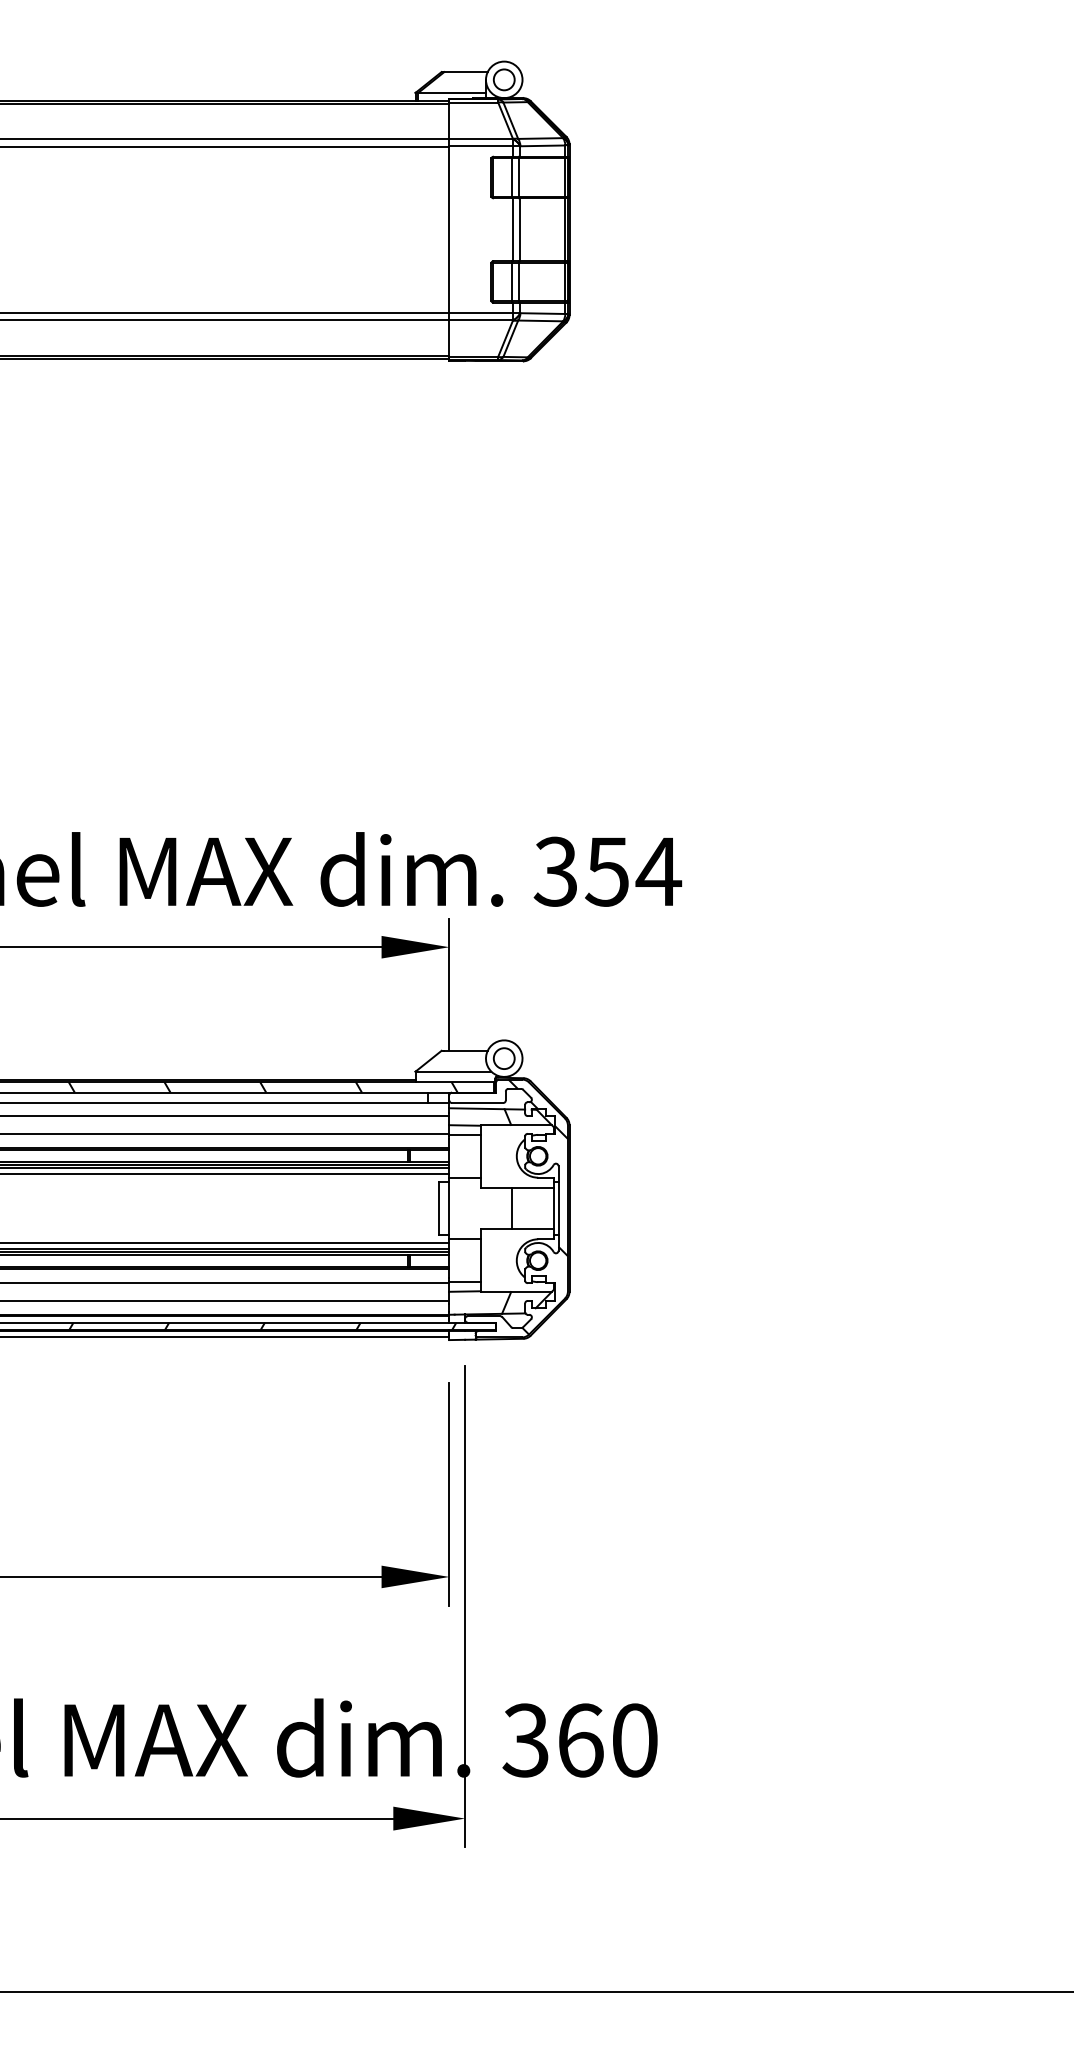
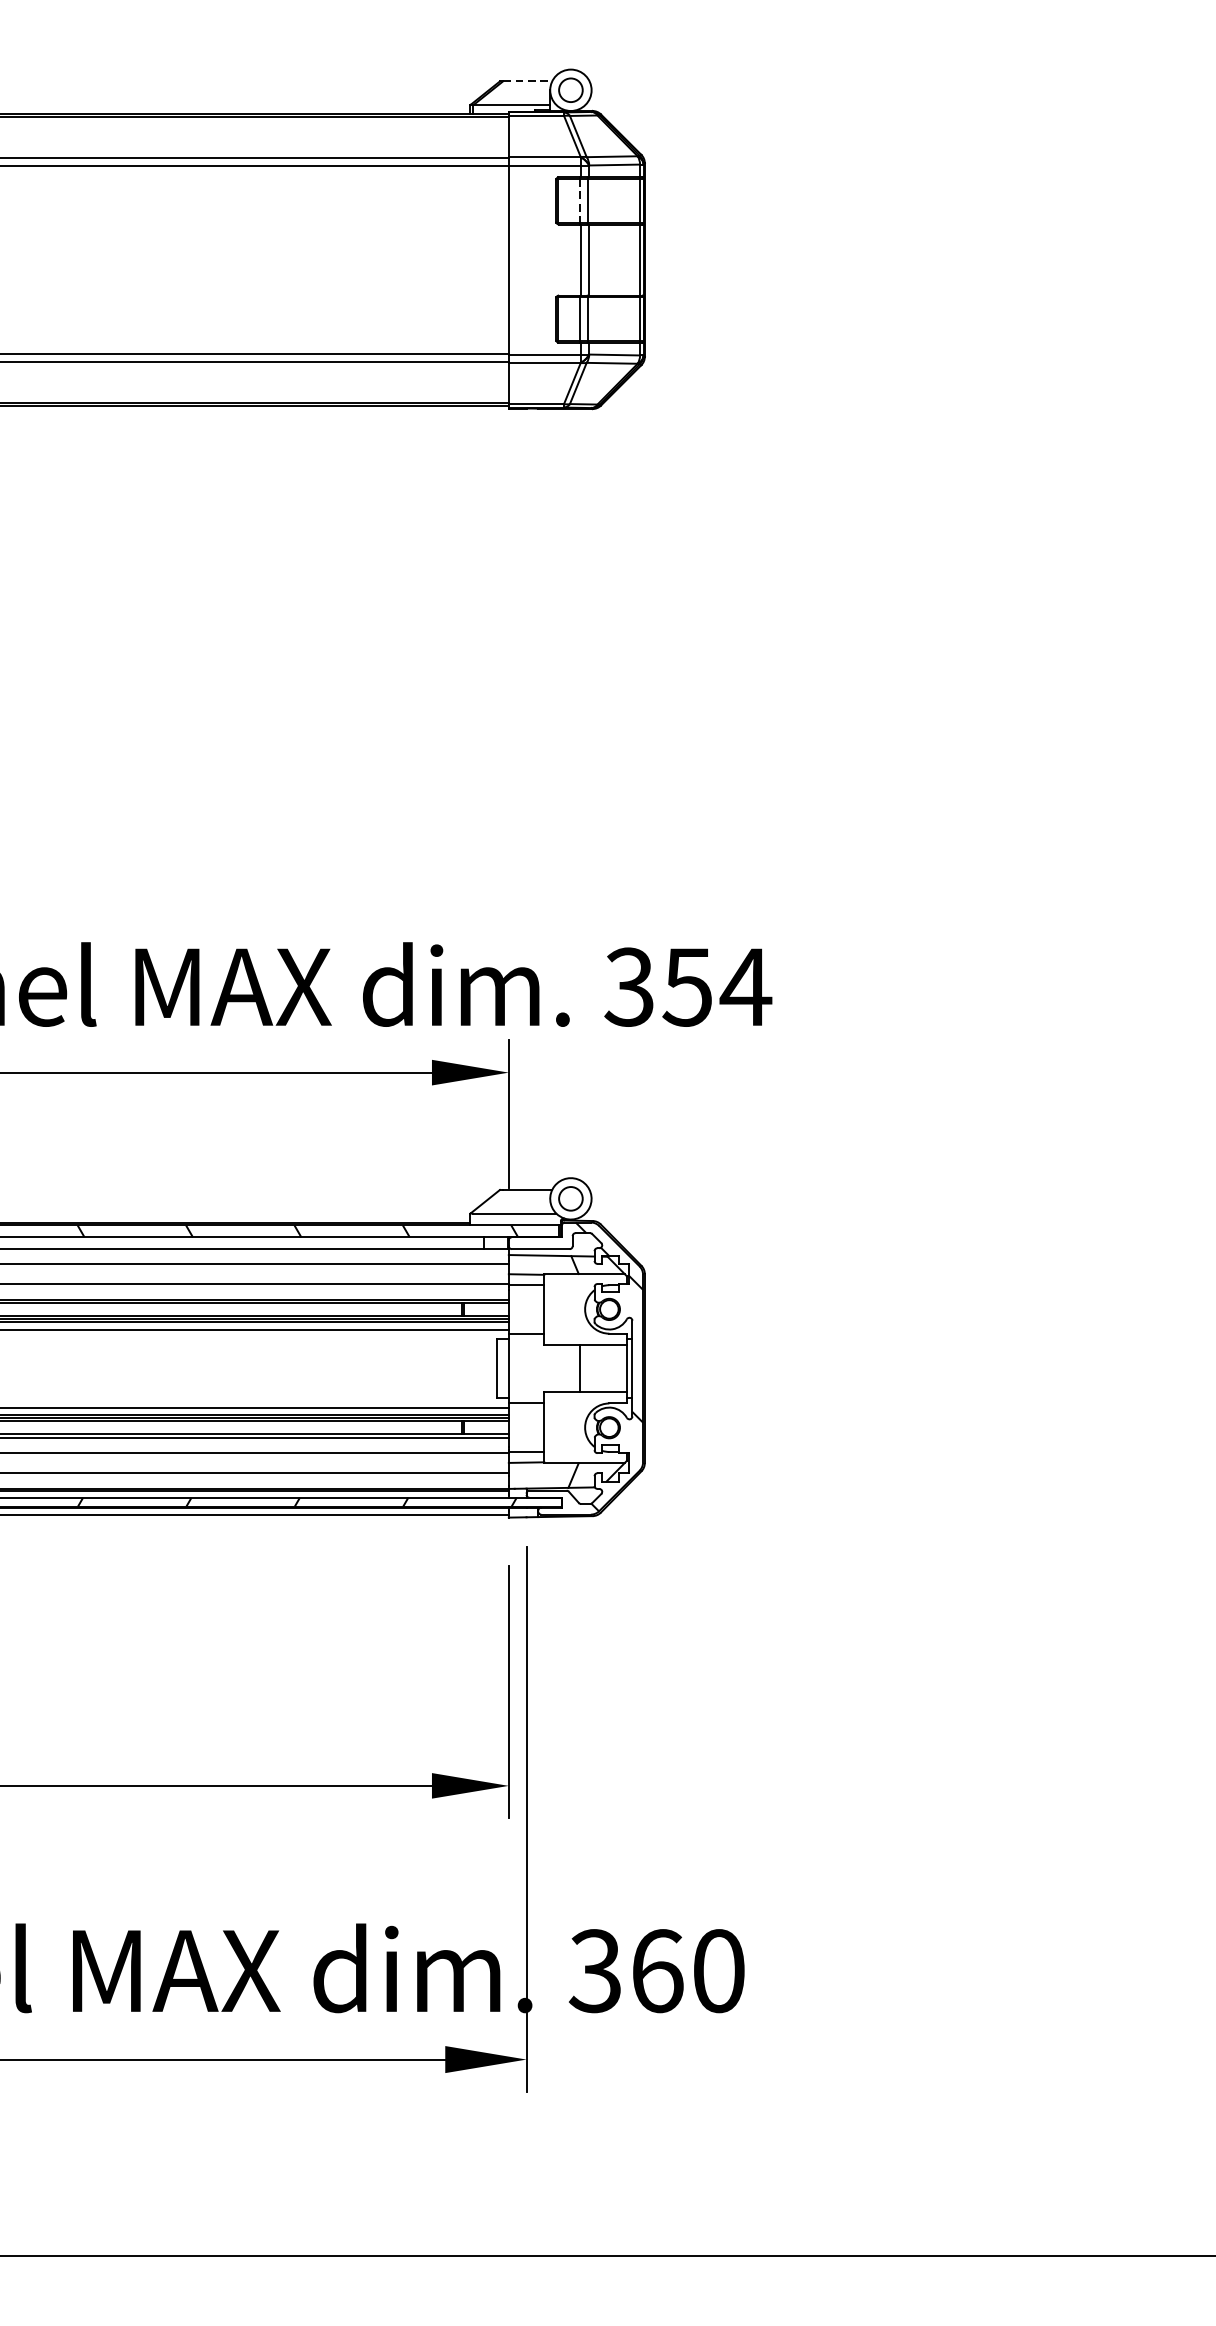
line: (466, 72) -> (528, 81), solid -> dashed
line: (511, 178) -> (579, 201), solid -> dashed

